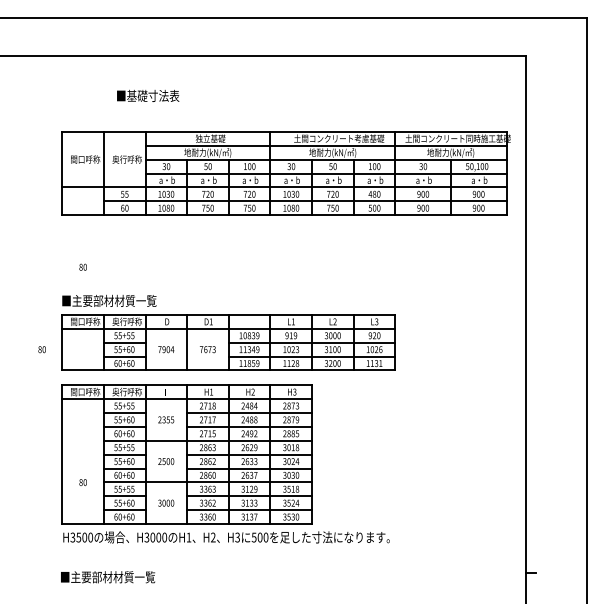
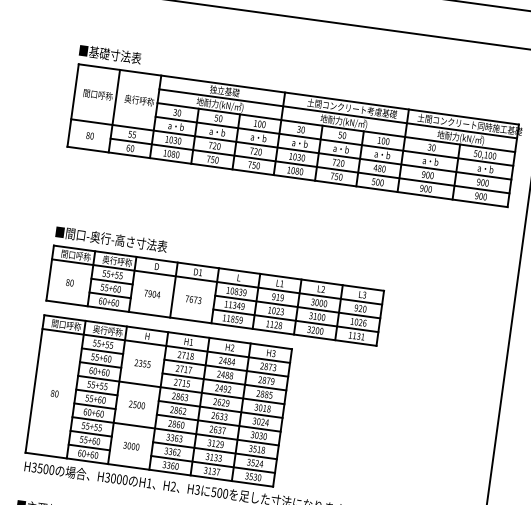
text: (148, 95) -> (110, 54), moved
text: (82, 266) -> (89, 134), moved
text: (123, 300) -> (116, 239), ■主要部材材質一覧 -> ■間口-奥行-高さ寸法表
text: (41, 349) -> (69, 282), moved
text: (82, 482) -> (54, 393), moved

